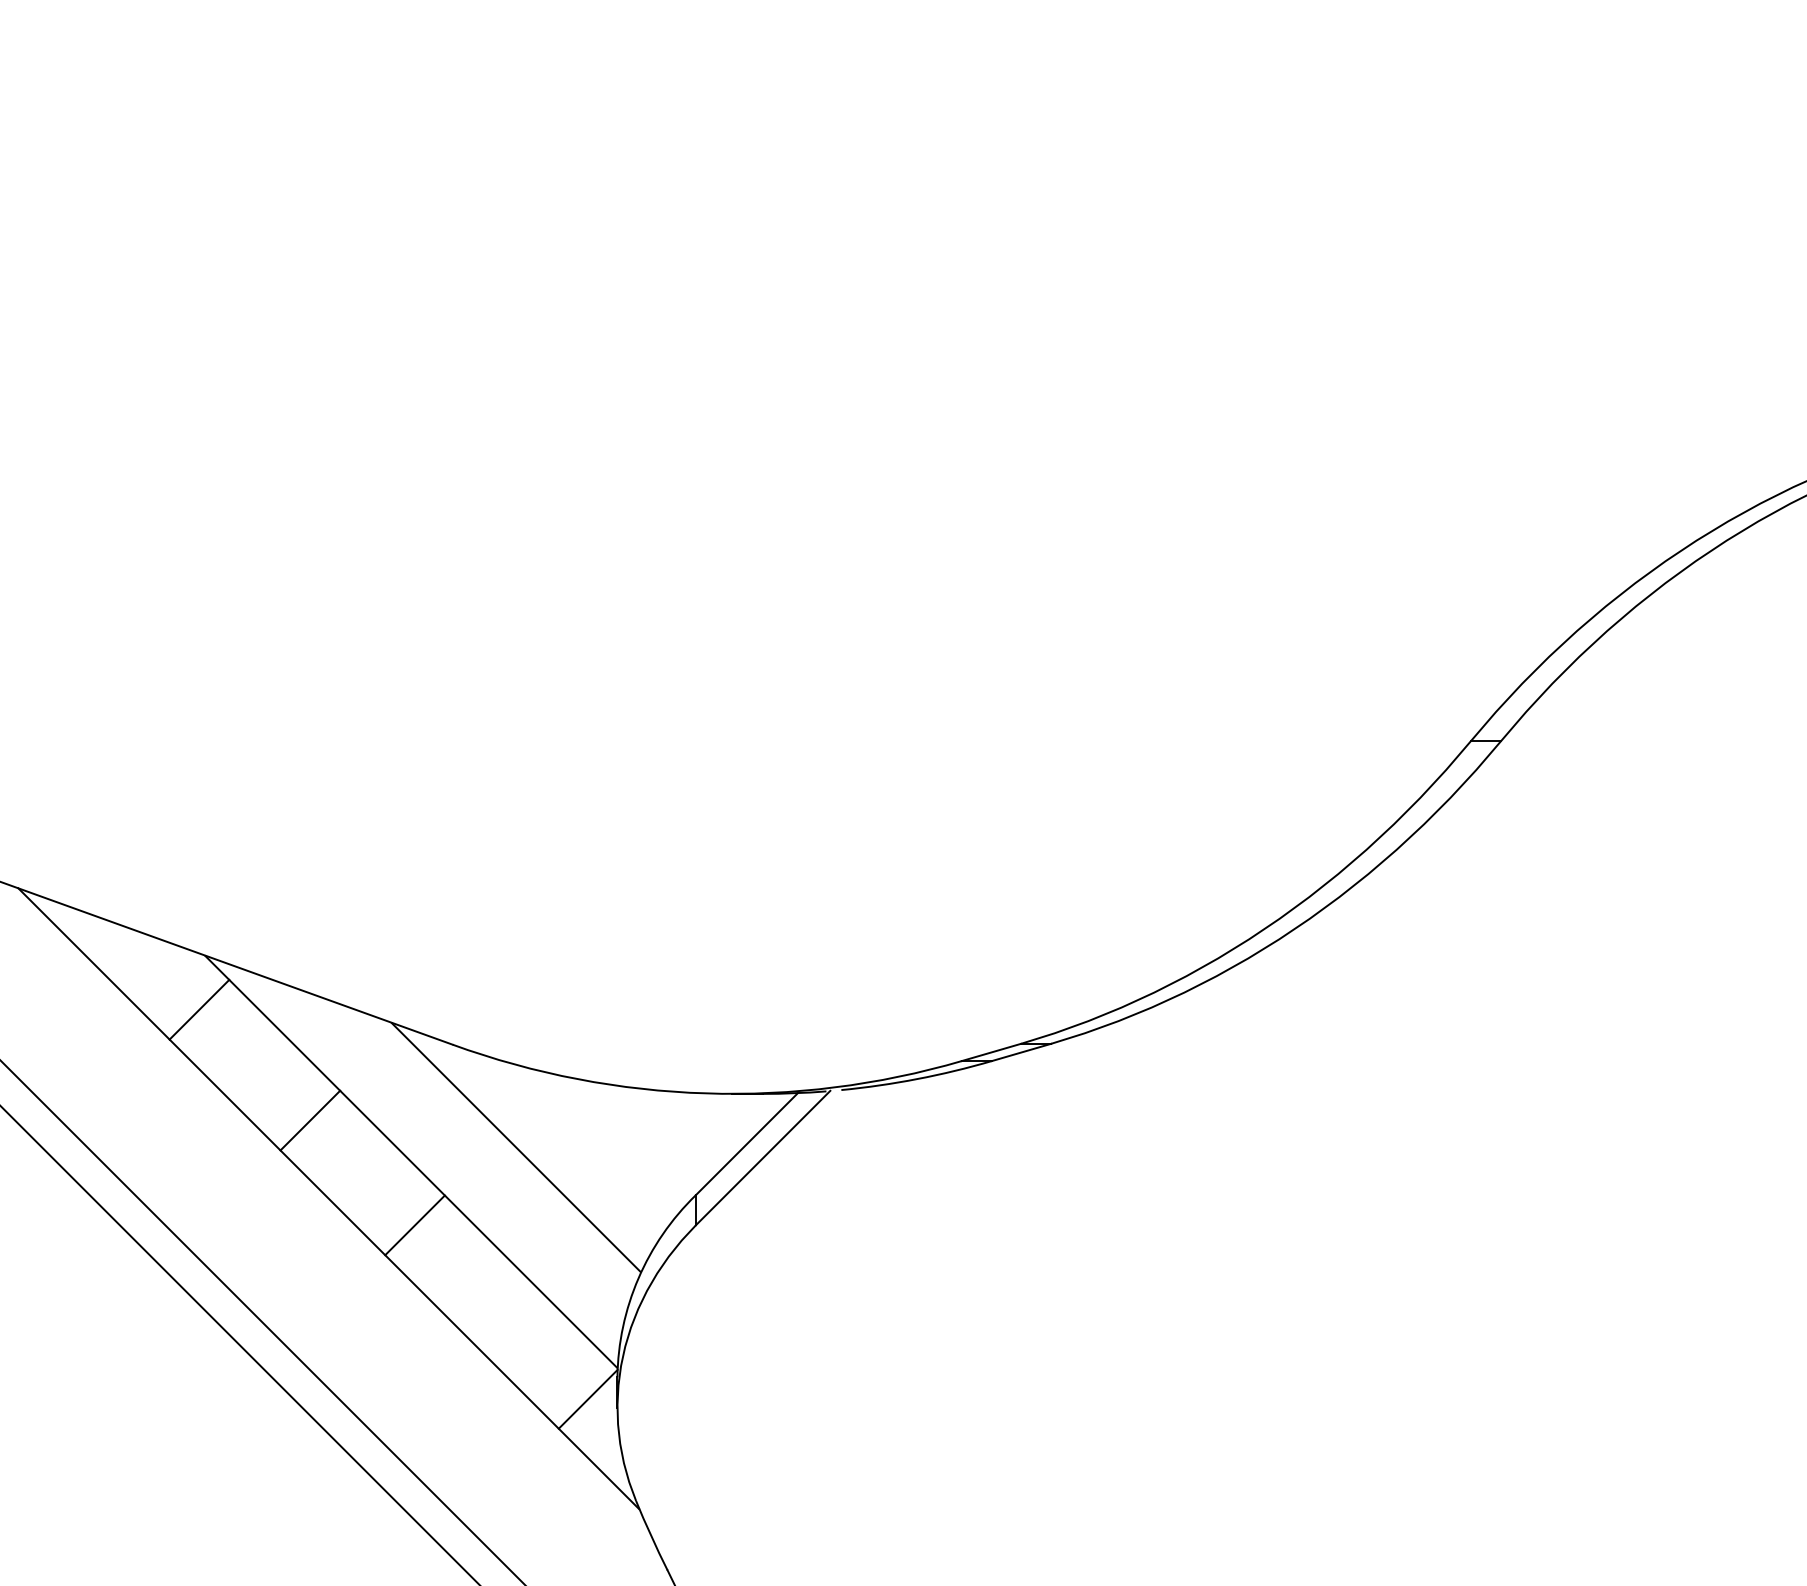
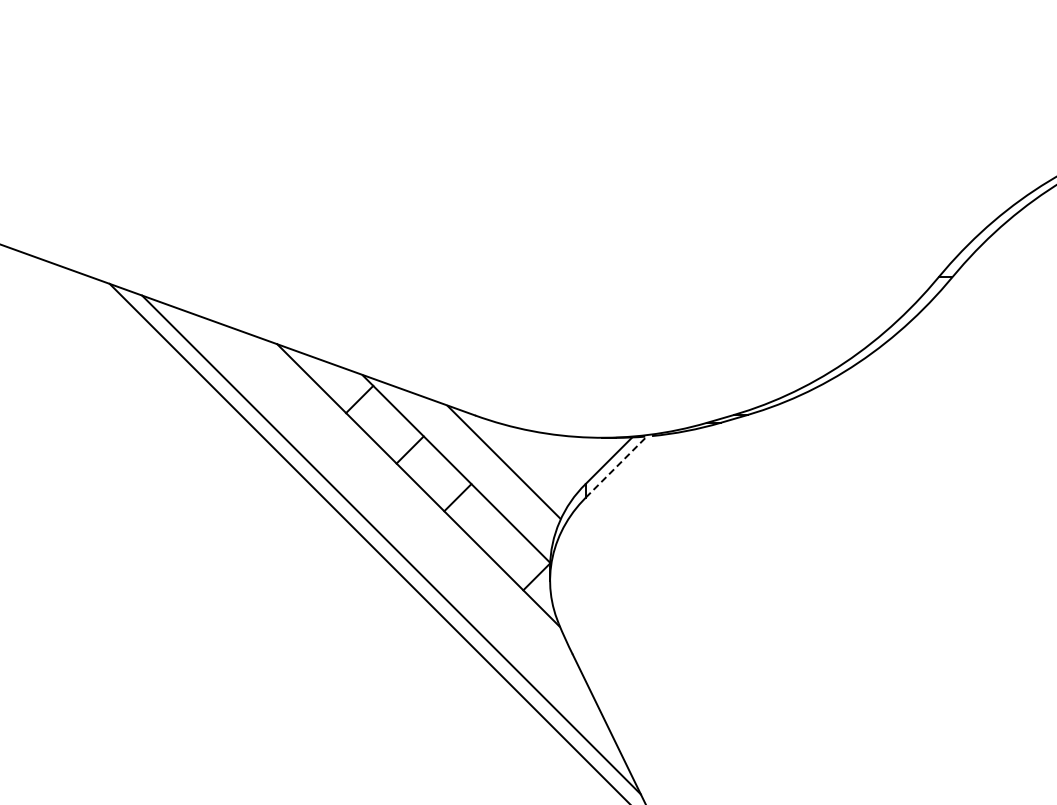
line: (763, 1156) -> (616, 466), solid -> dashed

